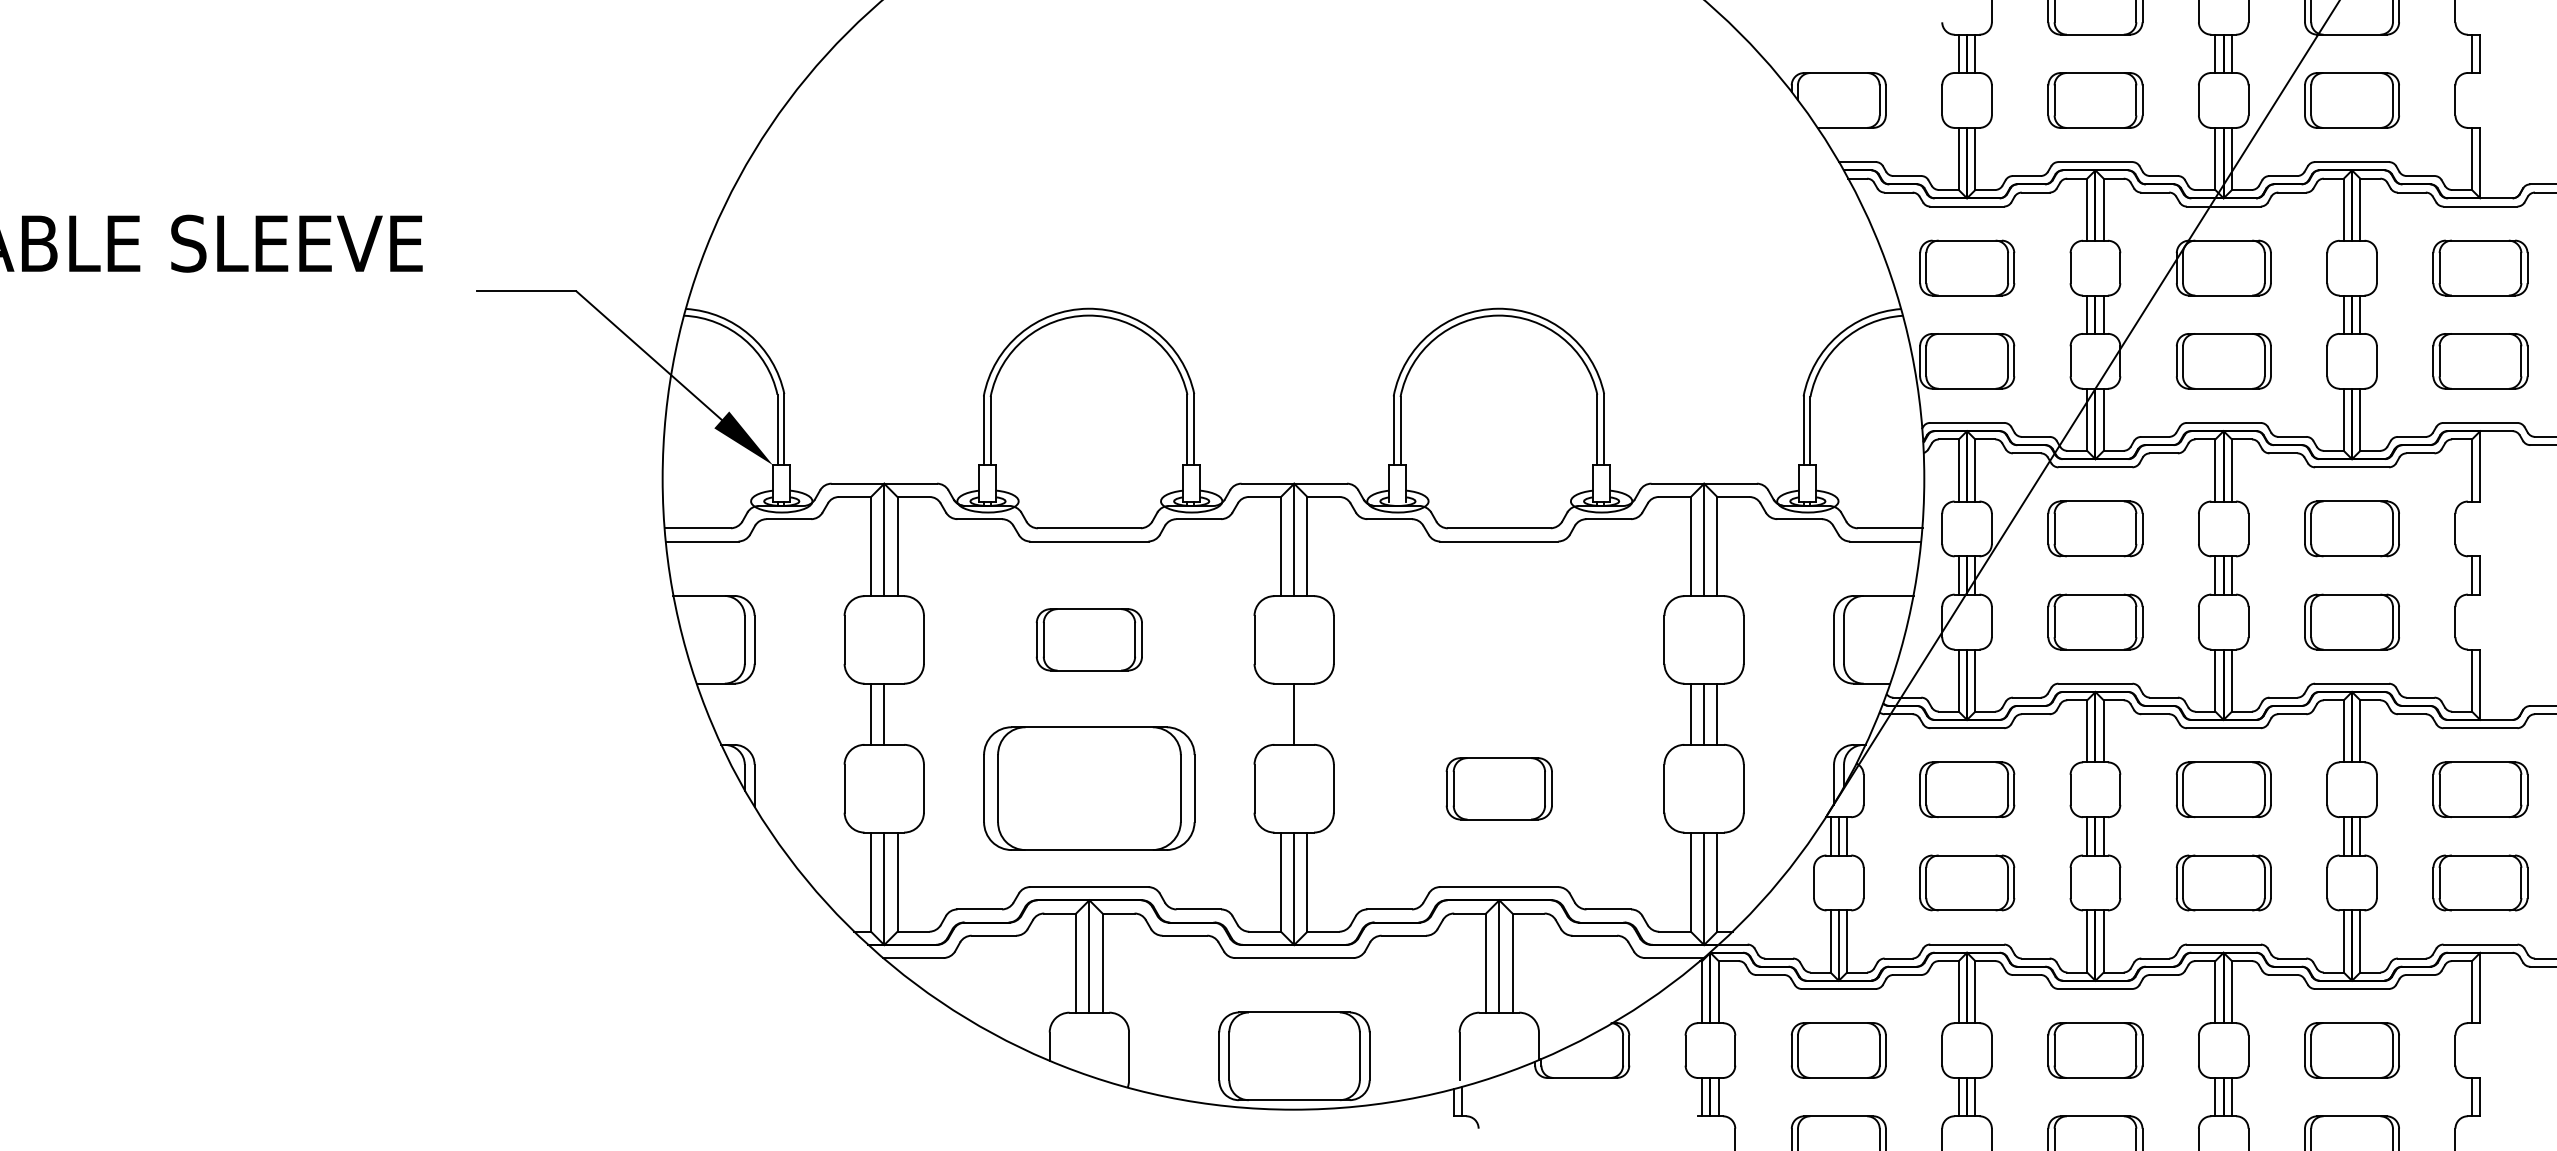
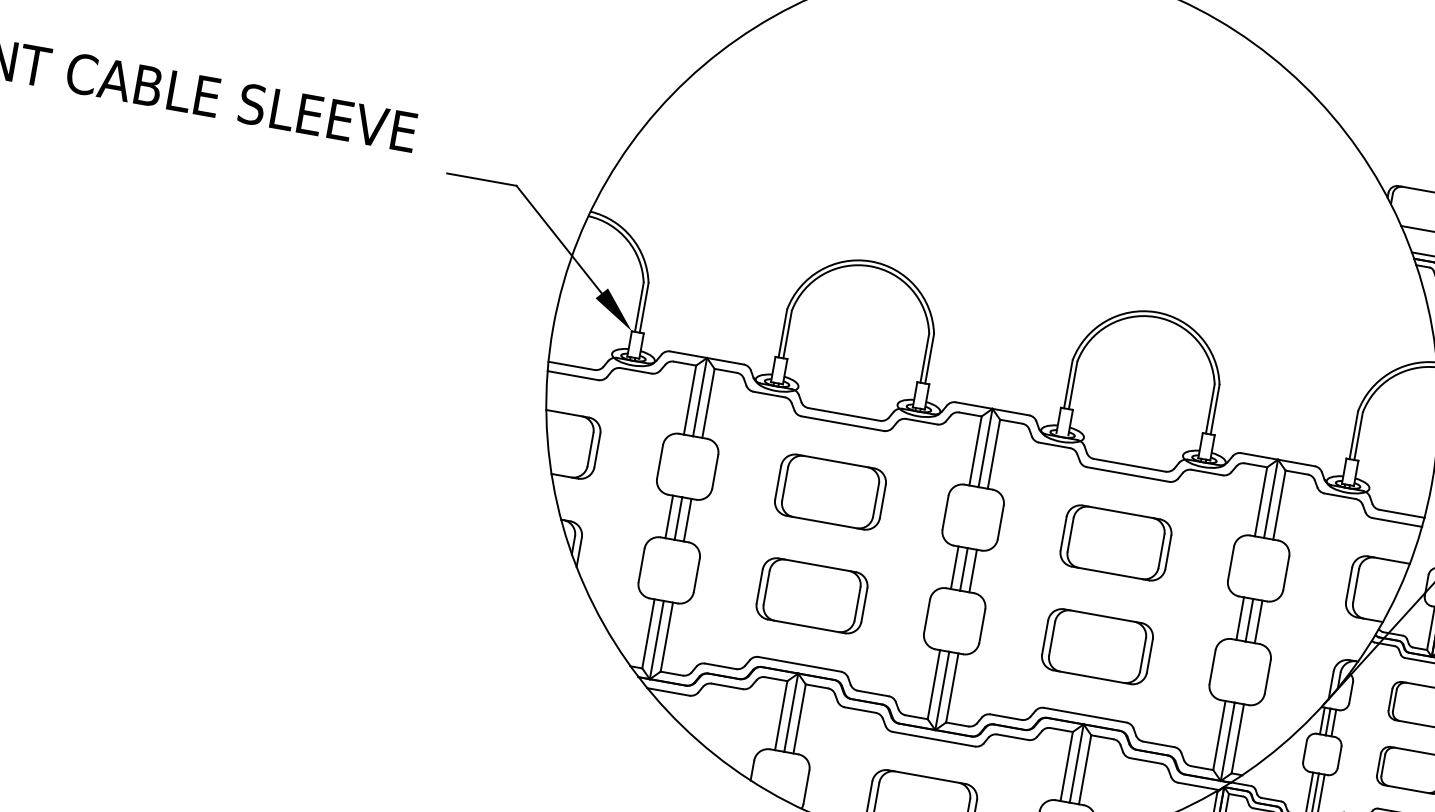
part: (1089, 639) -> (830, 491), size x1.43
part: (1499, 639) -> (1116, 542), added
line: (897, 713) -> (687, 519), added
line: (1280, 713) -> (954, 567), added
line: (1307, 713) -> (973, 570), added
part: (1089, 788) -> (812, 595), size x0.71
part: (1499, 788) -> (1097, 646), size x1.43

